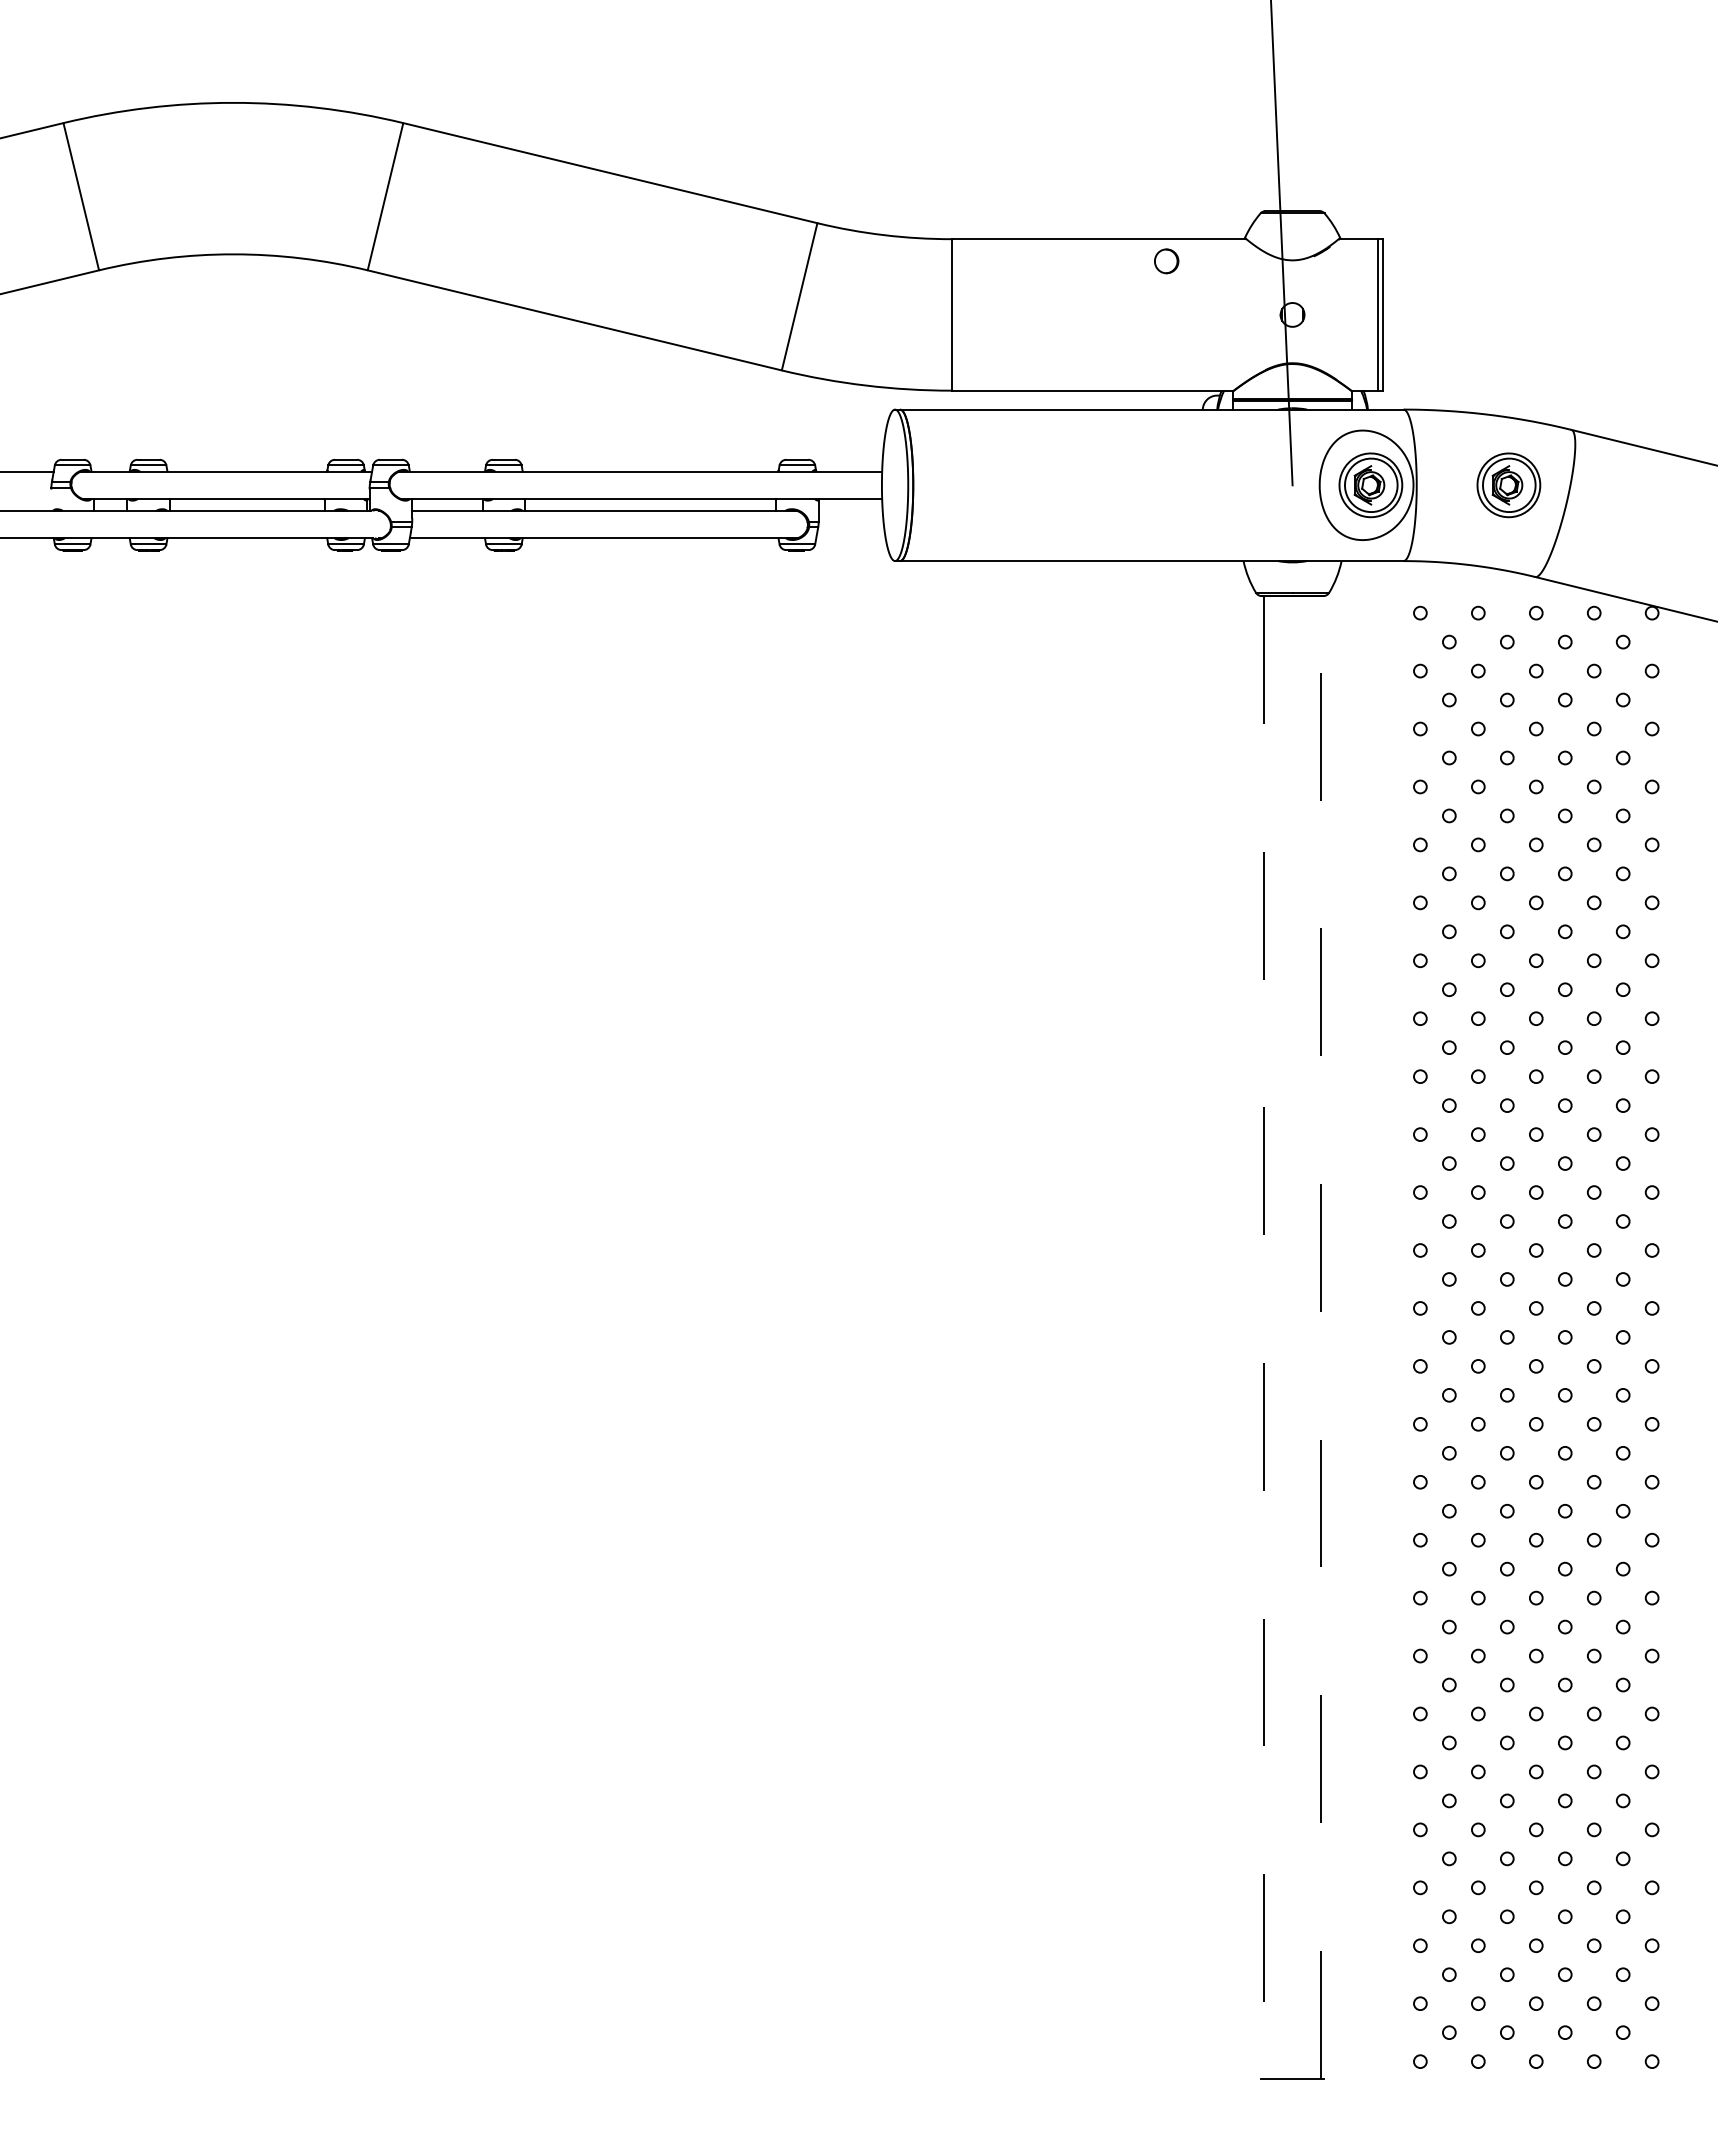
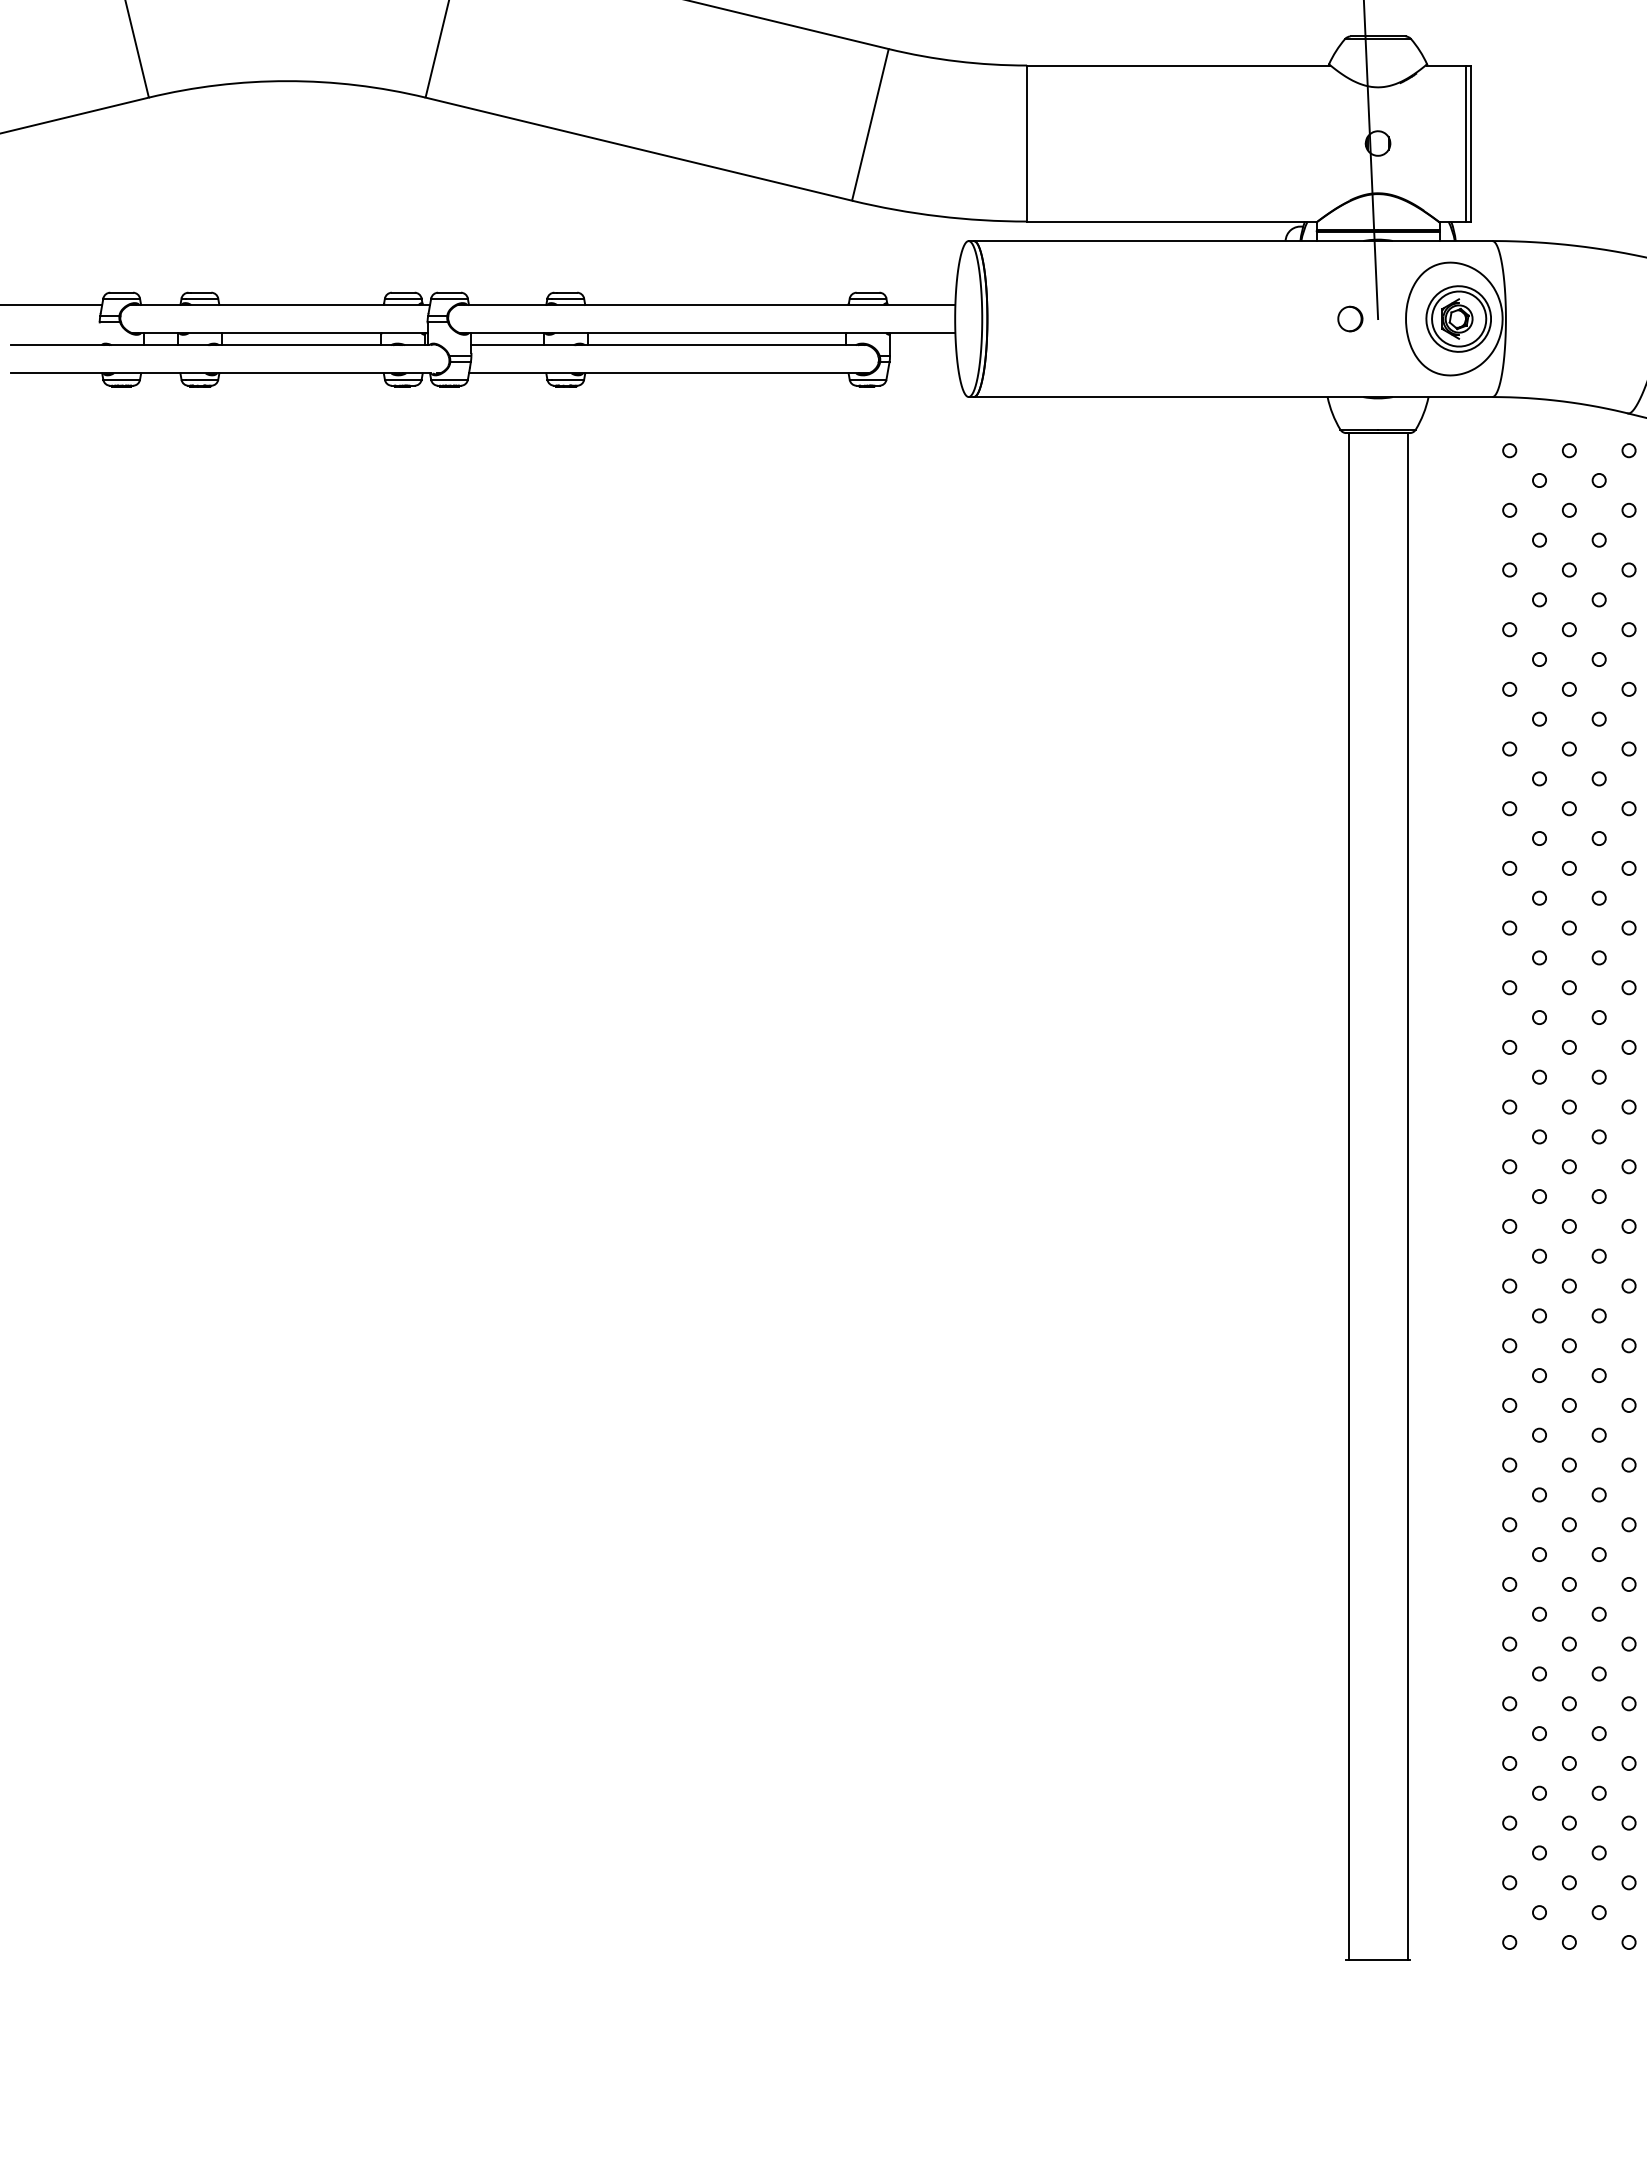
part: (1166, 261) -> (1350, 319), moved
part: (1508, 485) -> (1600, 319), removed
line: (1321, 1336) -> (1407, 1195), dashed -> solid
line: (1263, 1337) -> (1348, 1196), dashed -> solid

